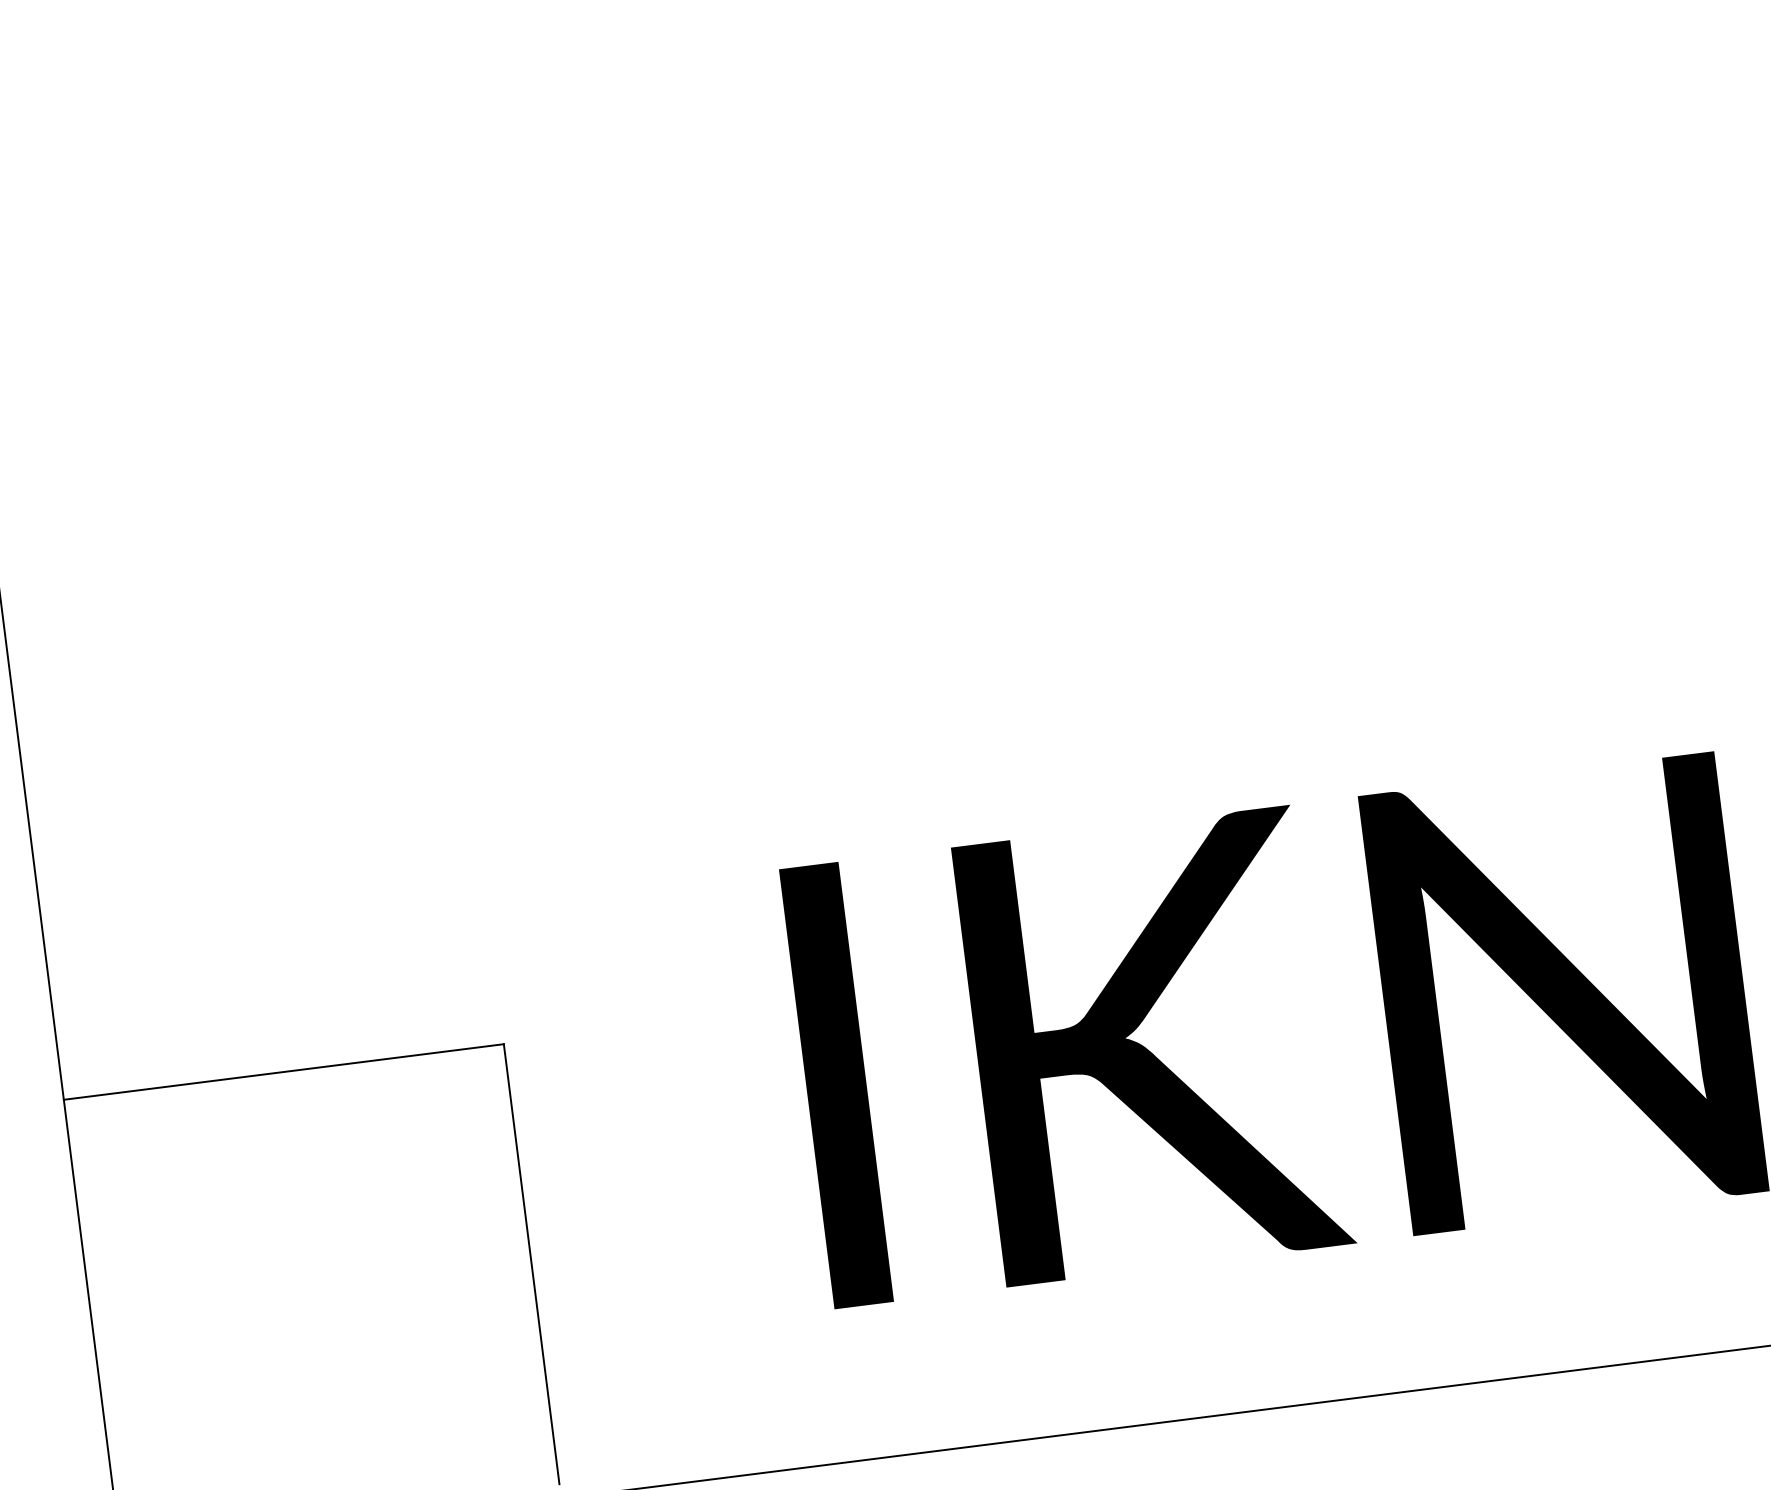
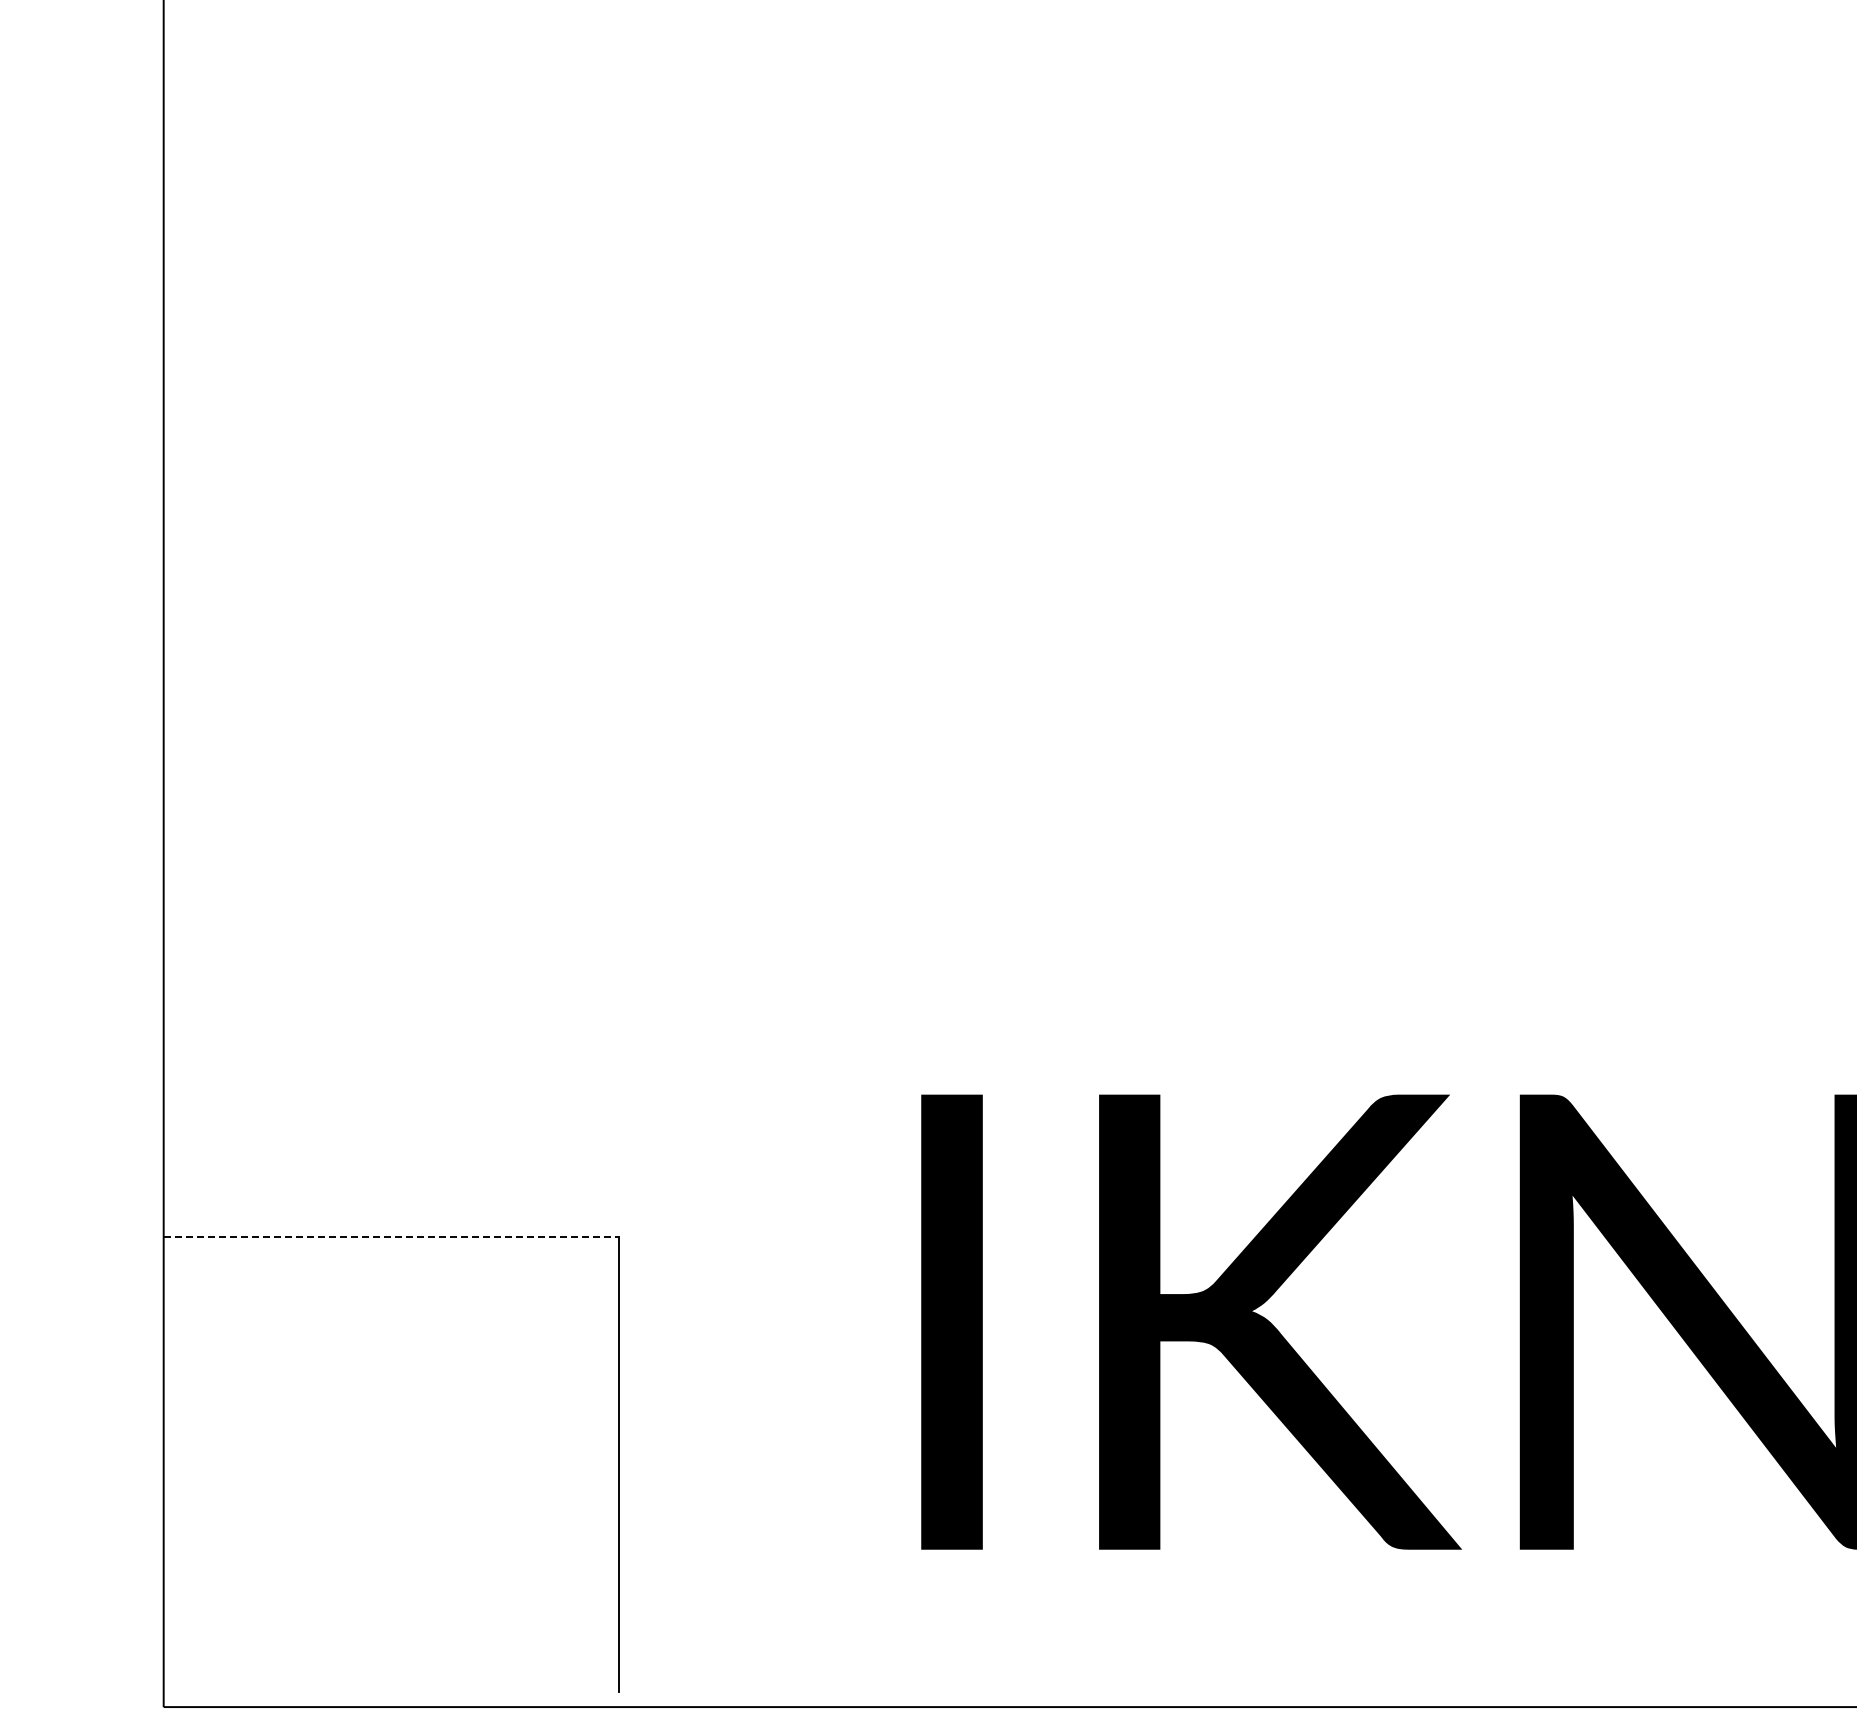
line: (284, 1072) -> (391, 1237), solid -> dashed

